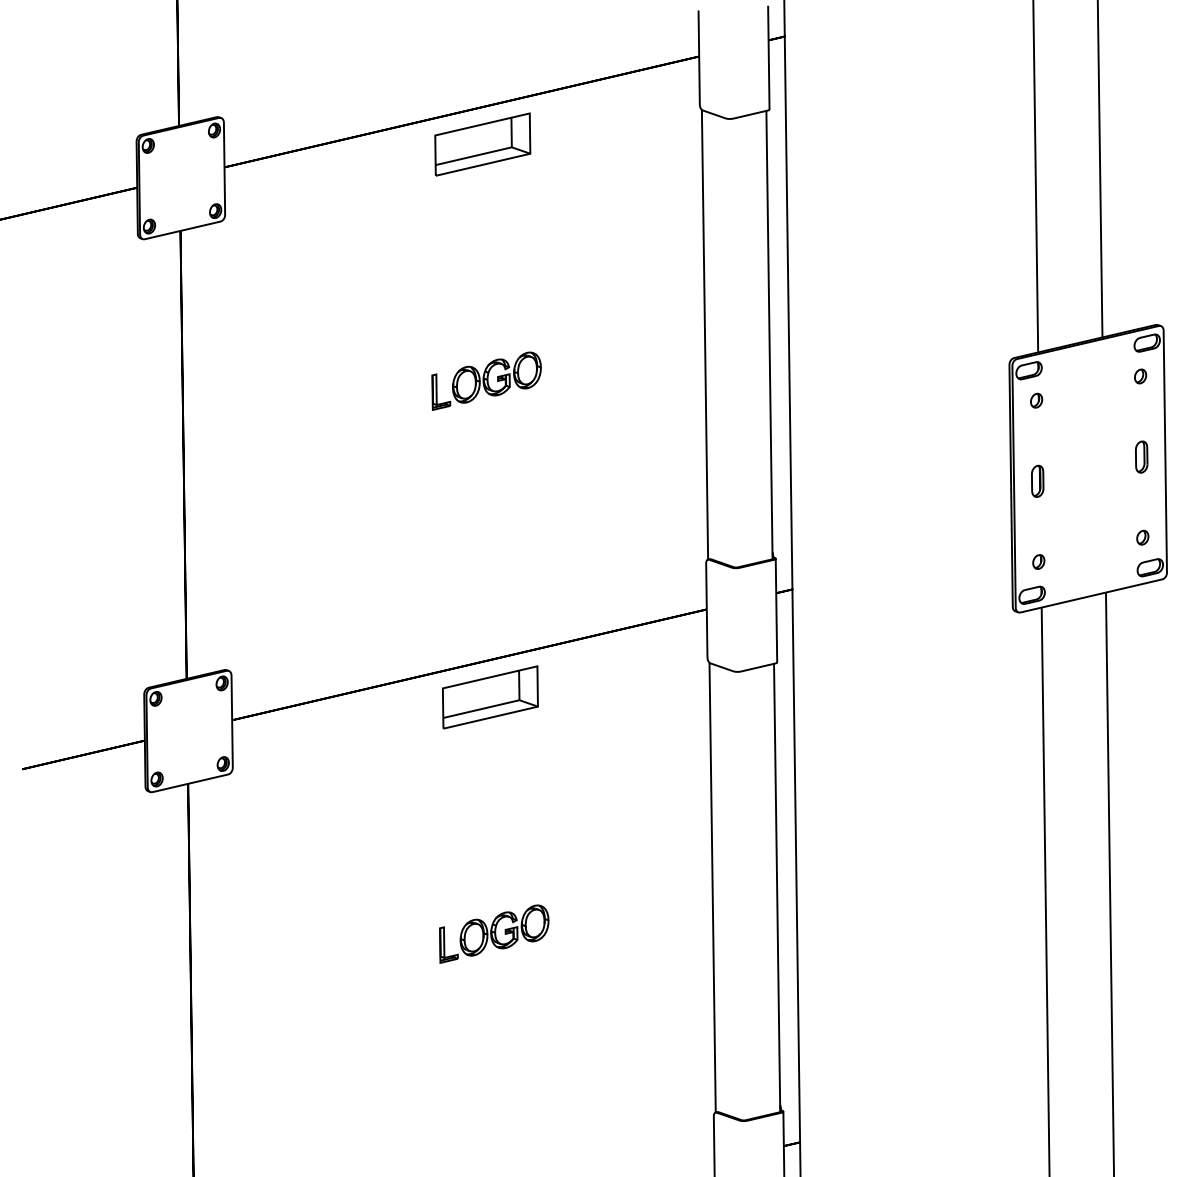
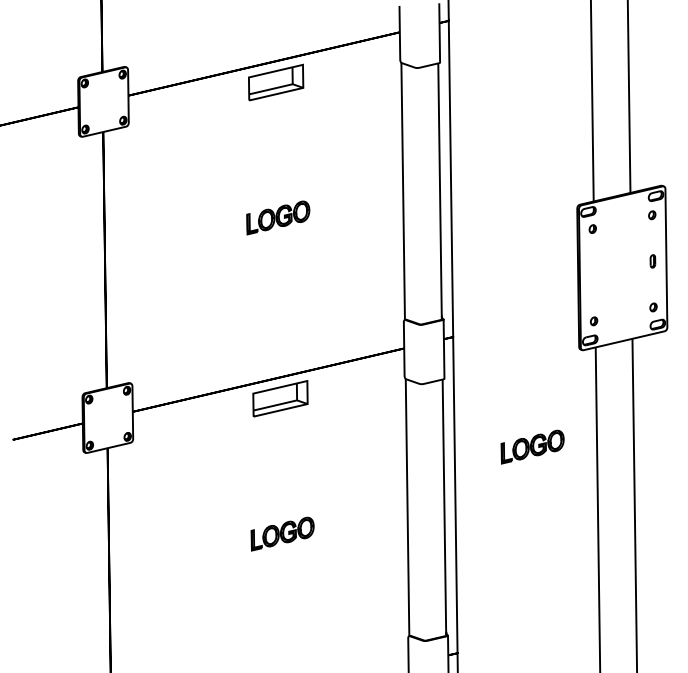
part: (1141, 457) -> (652, 261), size x0.7
part: (1037, 480) -> (593, 274), removed
part: (931, 780) -> (532, 446), added

